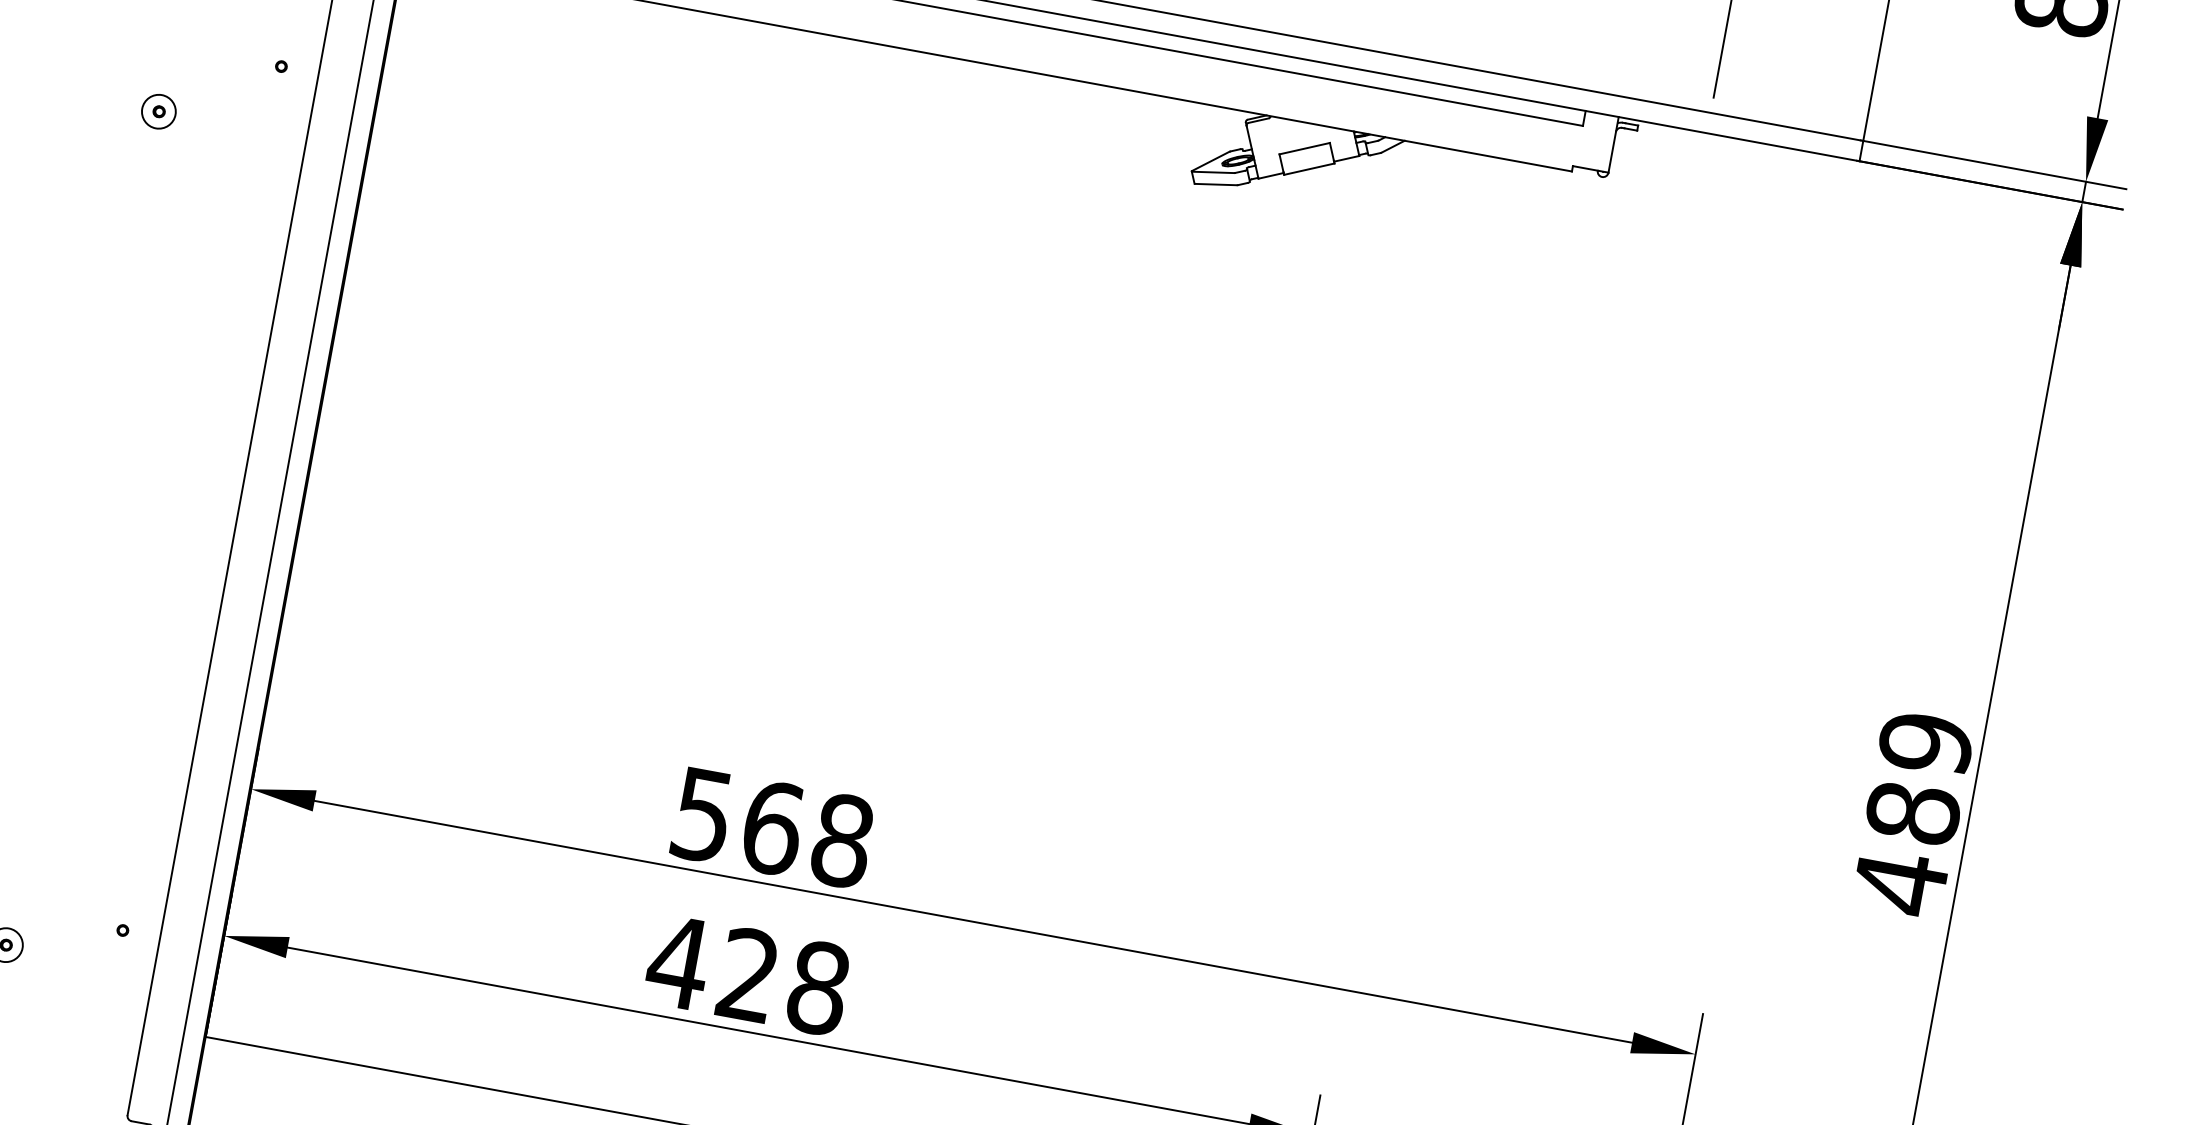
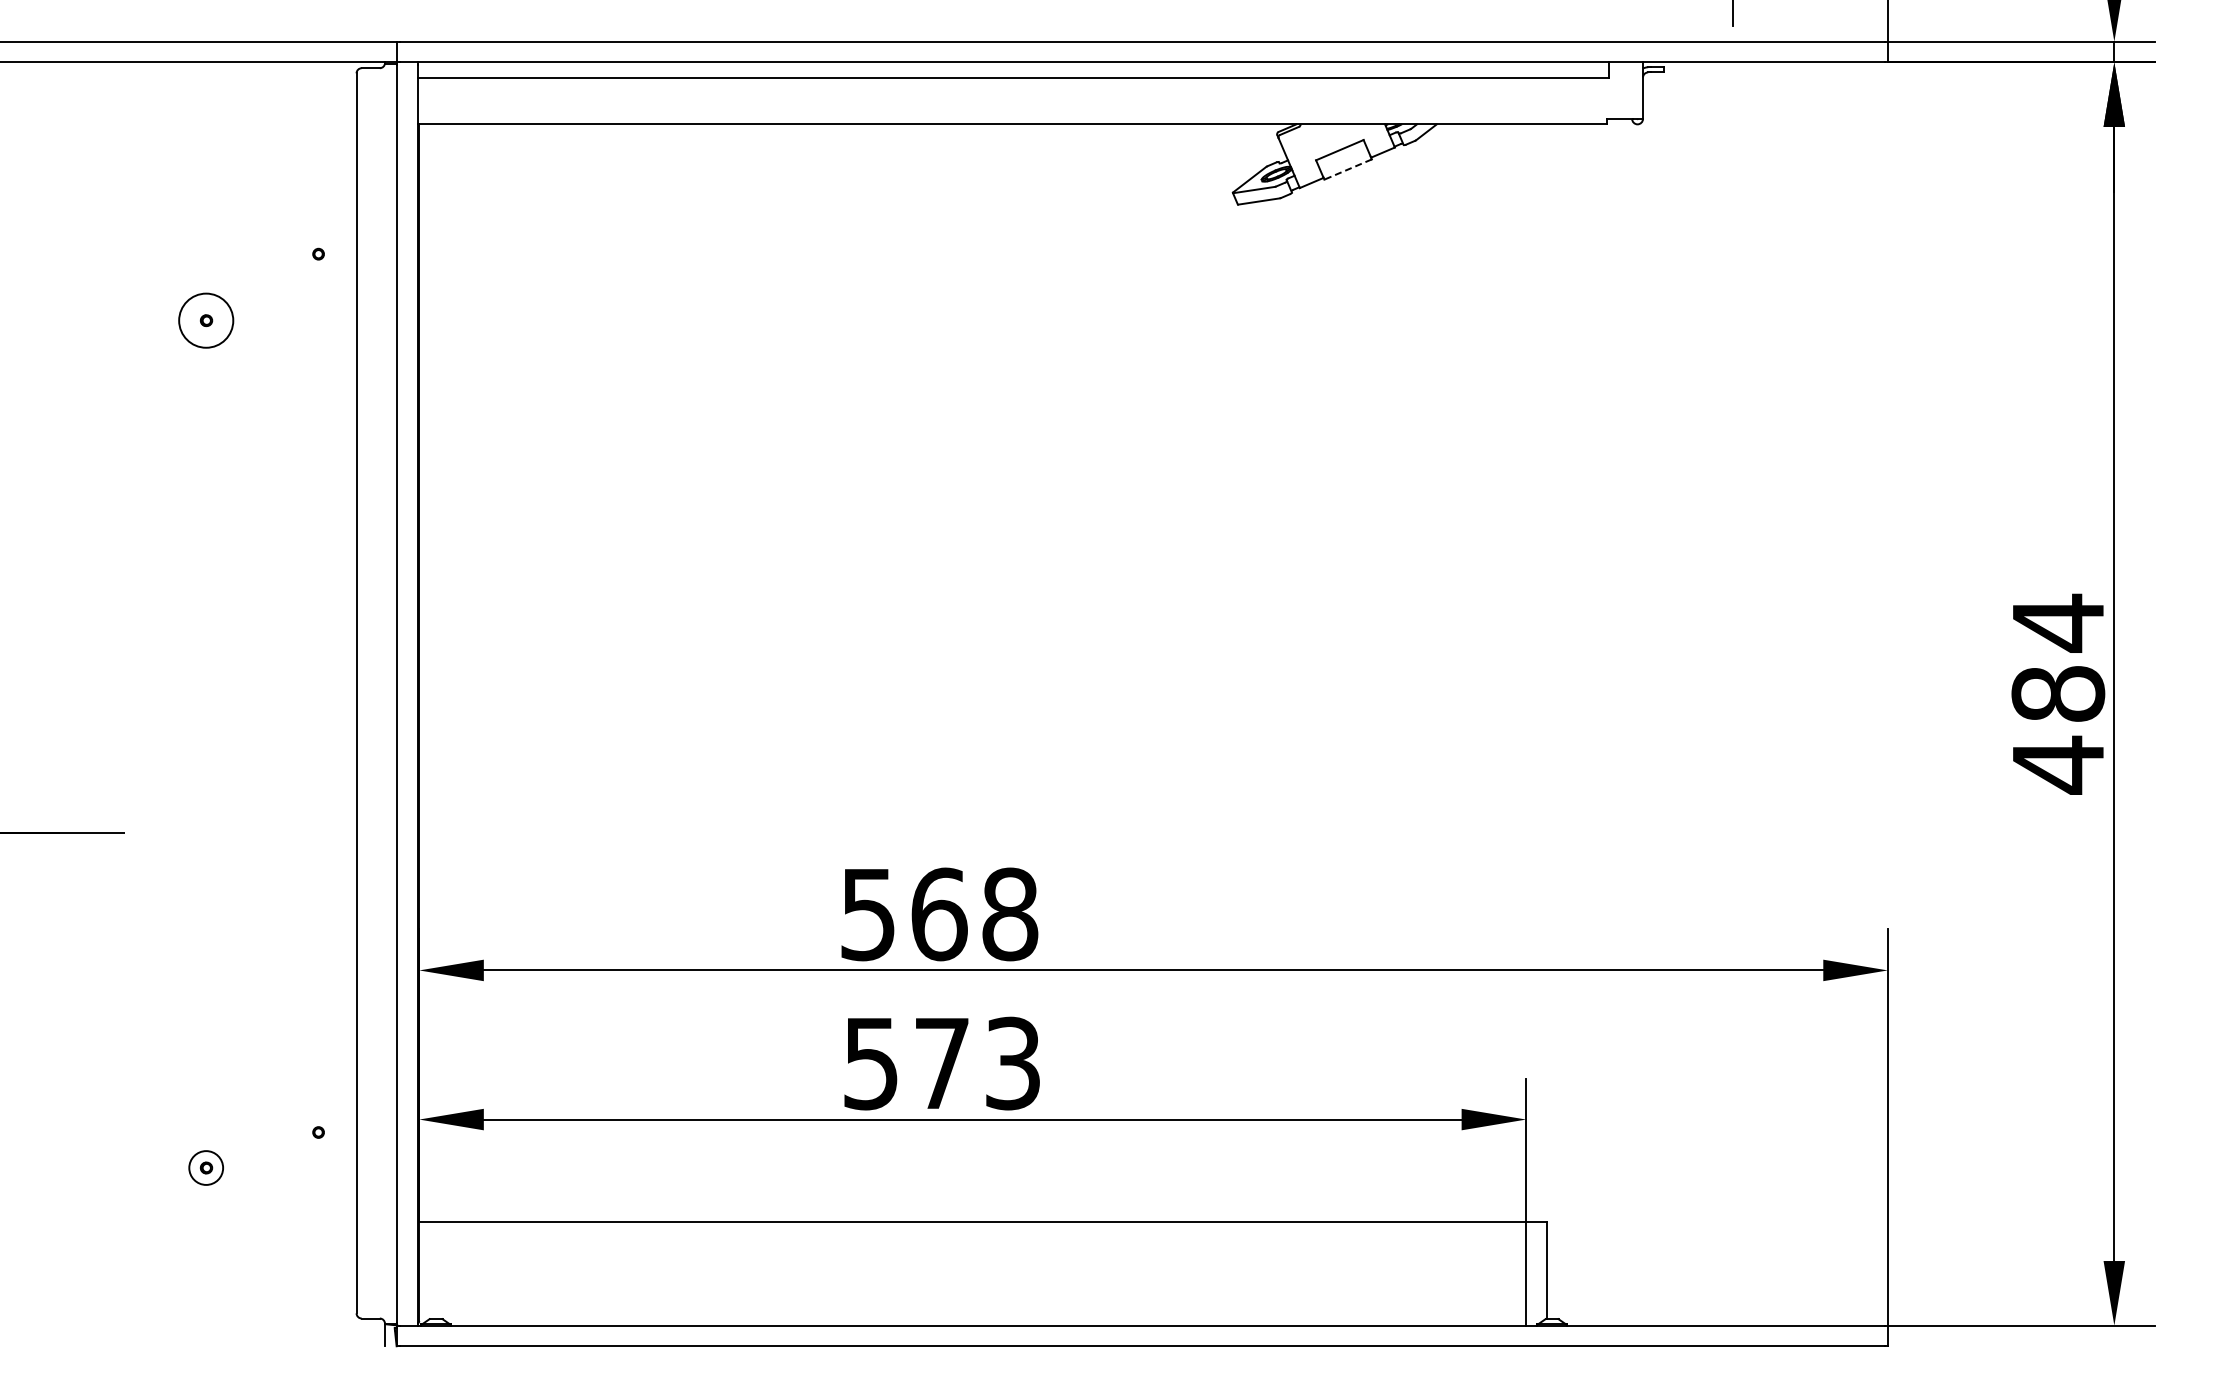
circle: (159, 111) -> (206, 320), size x1.6
line: (1309, 169) -> (1348, 169), solid -> dashed
text: (1926, 742) -> (2058, 622), 489 -> 484
text: (748, 975) -> (941, 1063), 428 -> 573

